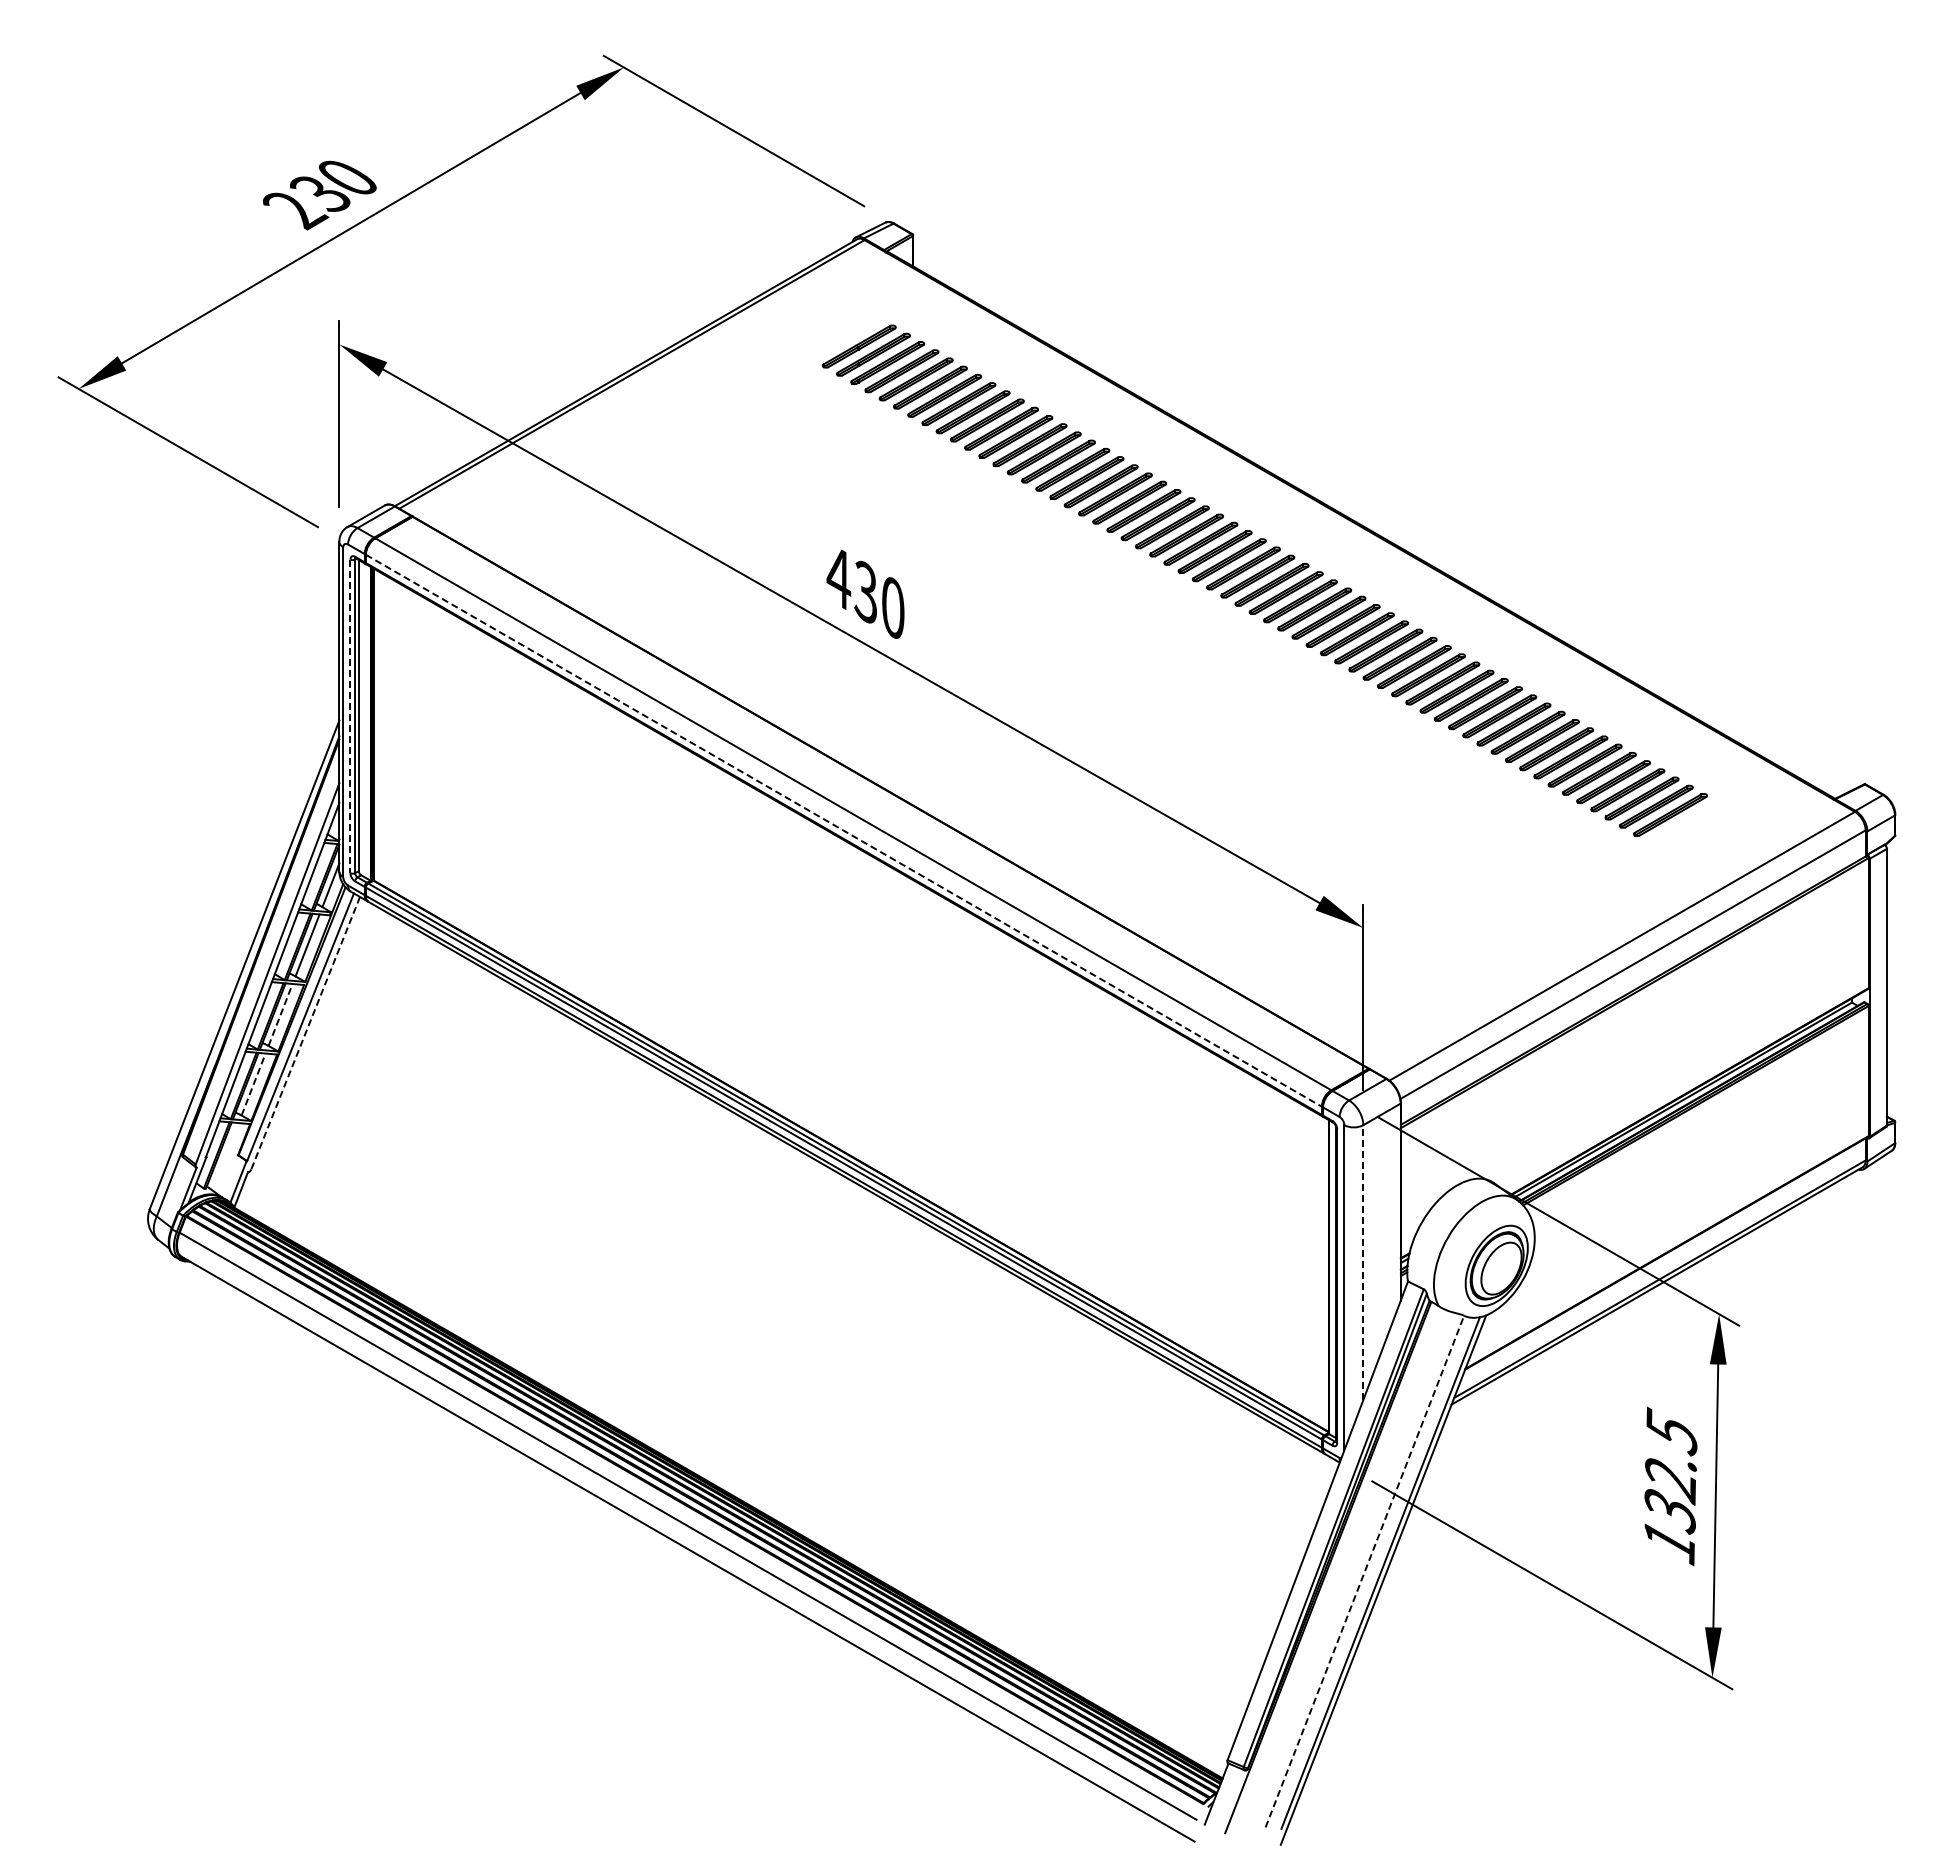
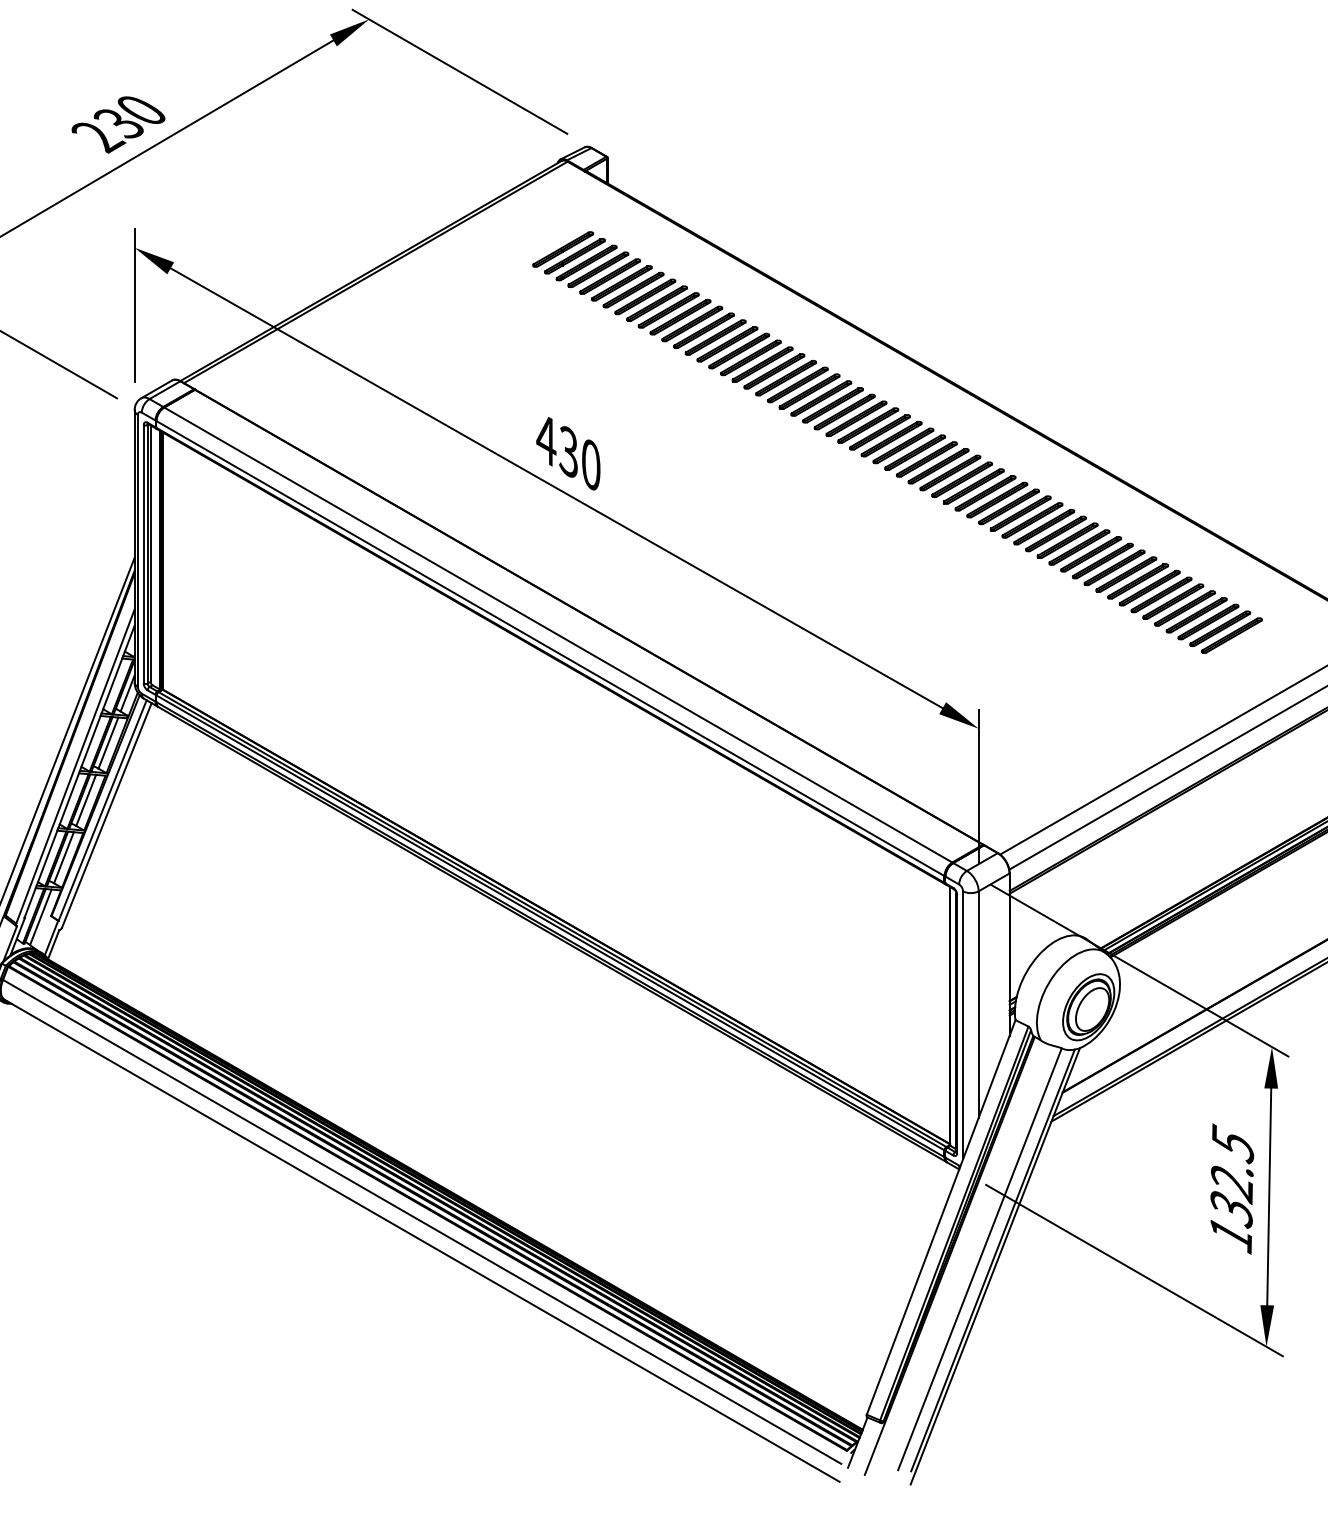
line: (350, 716) -> (143, 554), dashed -> solid
line: (843, 830) -> (550, 648), dashed -> solid
line: (280, 1014) -> (86, 800), dashed -> solid
line: (305, 1033) -> (106, 815), dashed -> solid
line: (253, 1084) -> (63, 857), dashed -> solid
line: (225, 1156) -> (40, 917), added
line: (1363, 1262) -> (978, 1004), dashed -> solid
line: (1365, 1571) -> (980, 1259), dashed -> solid

